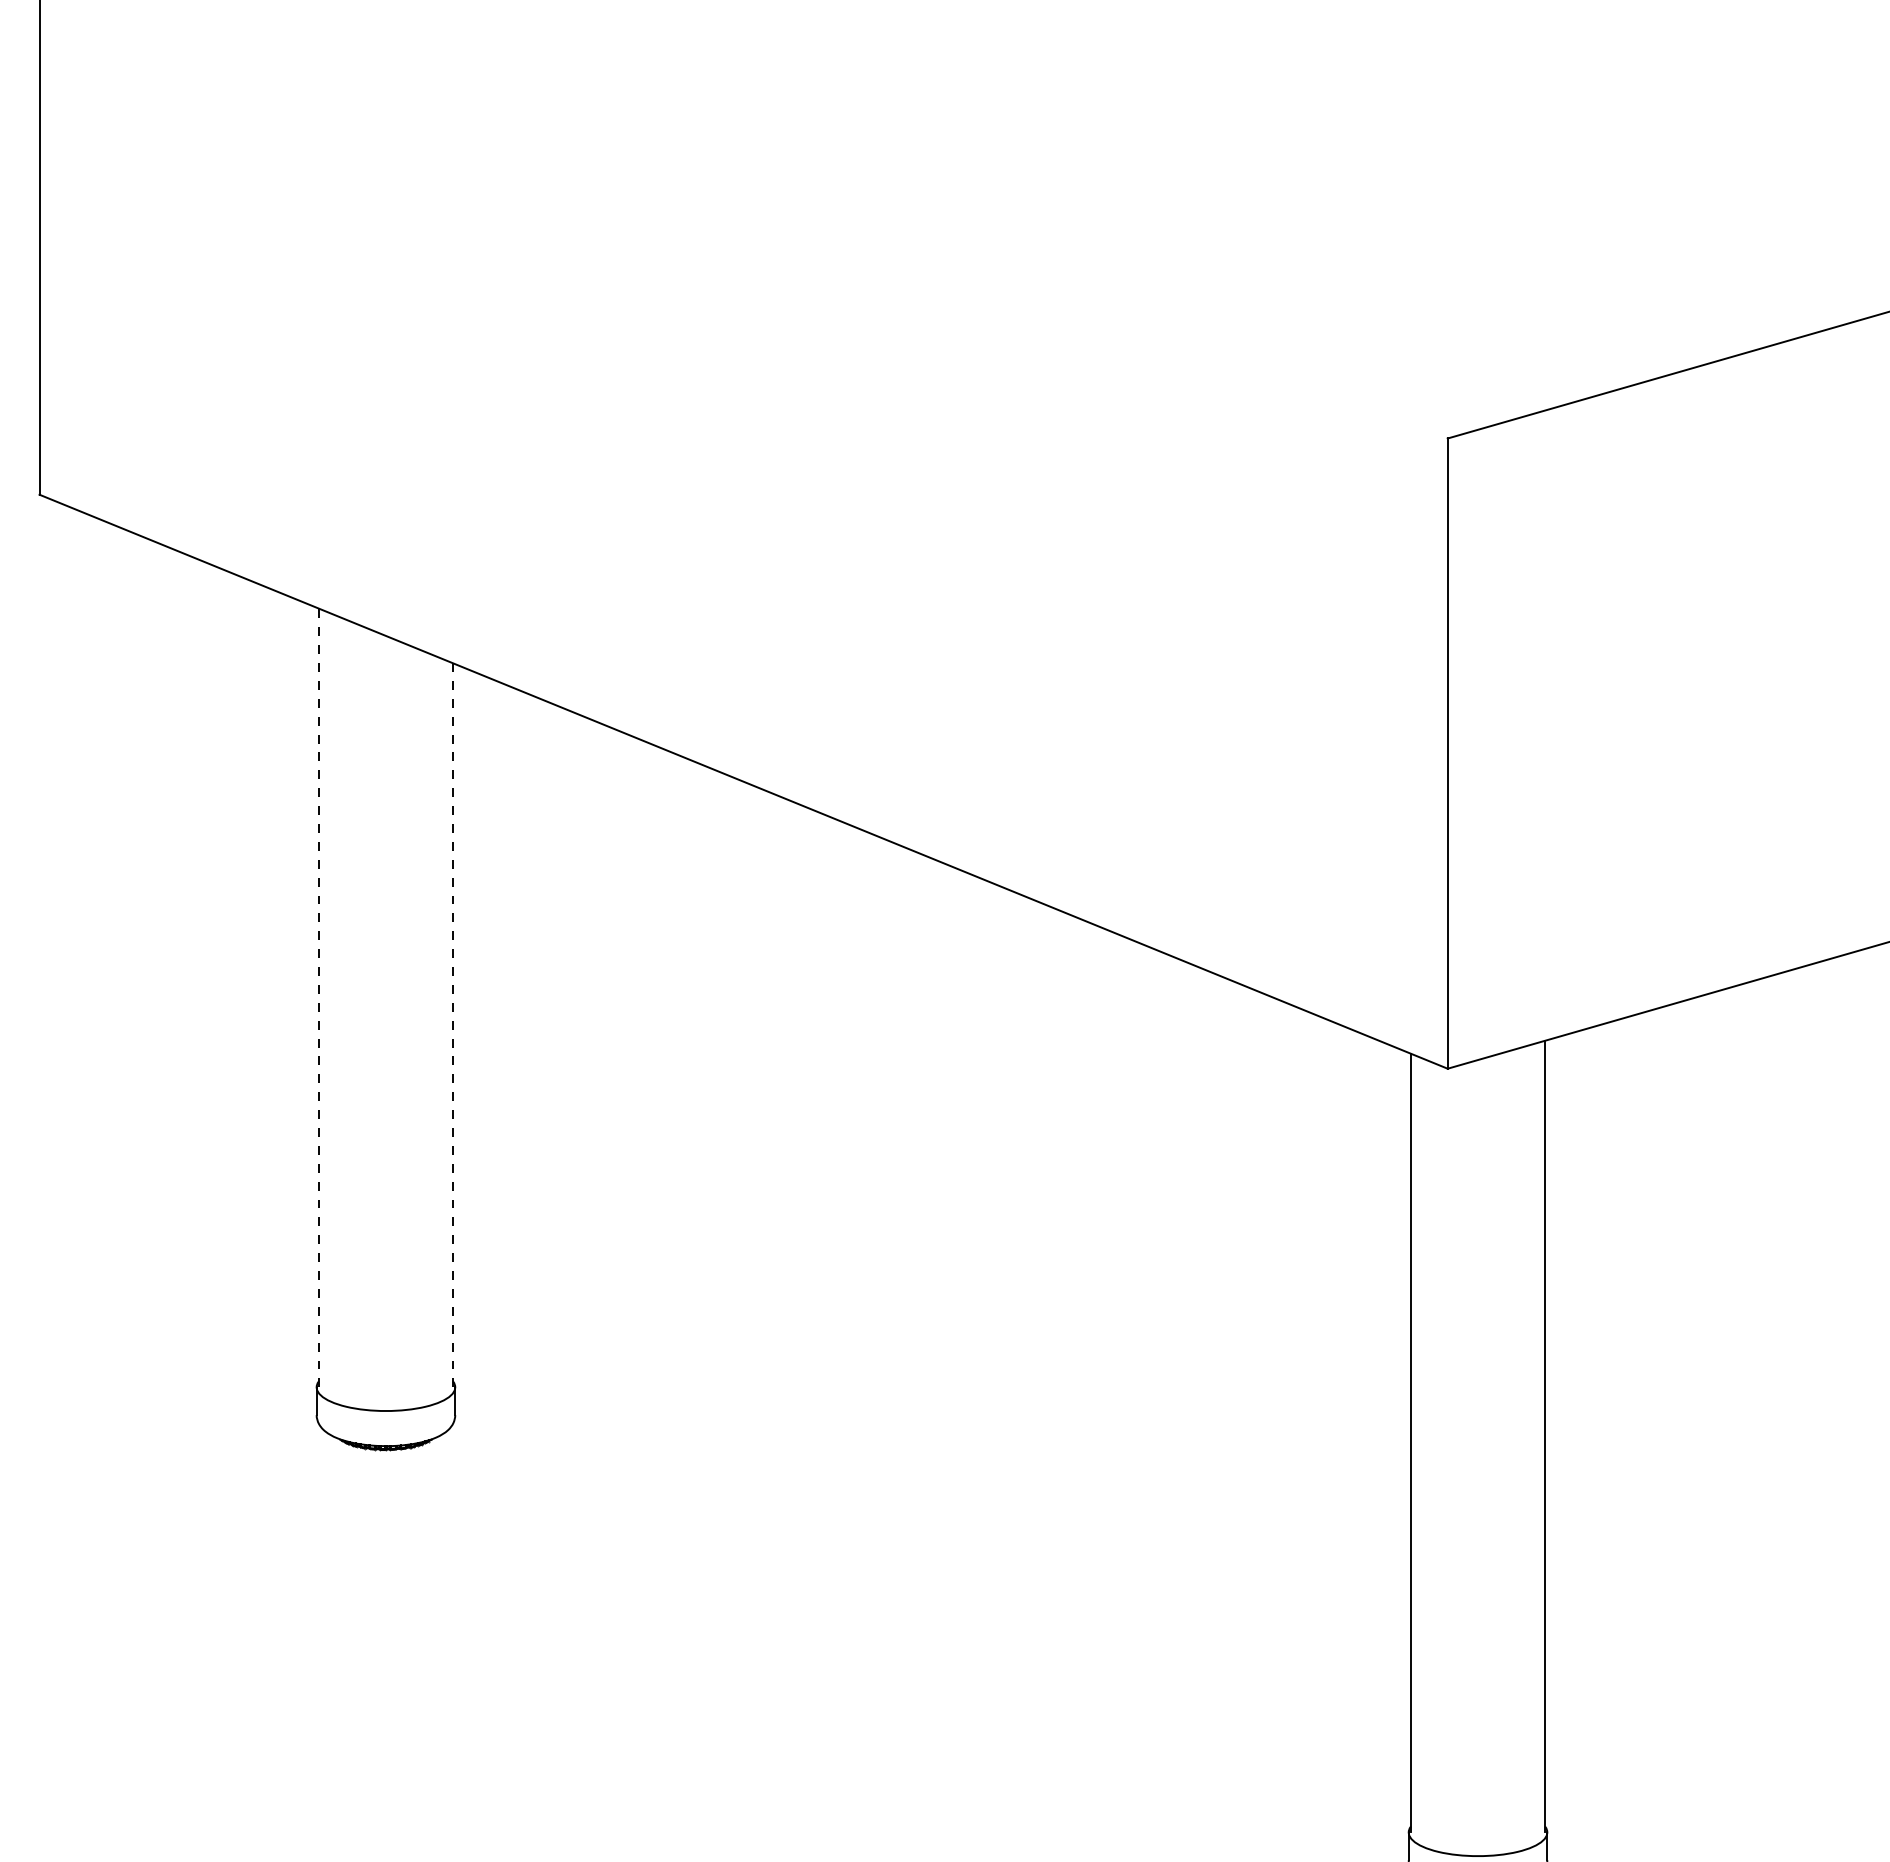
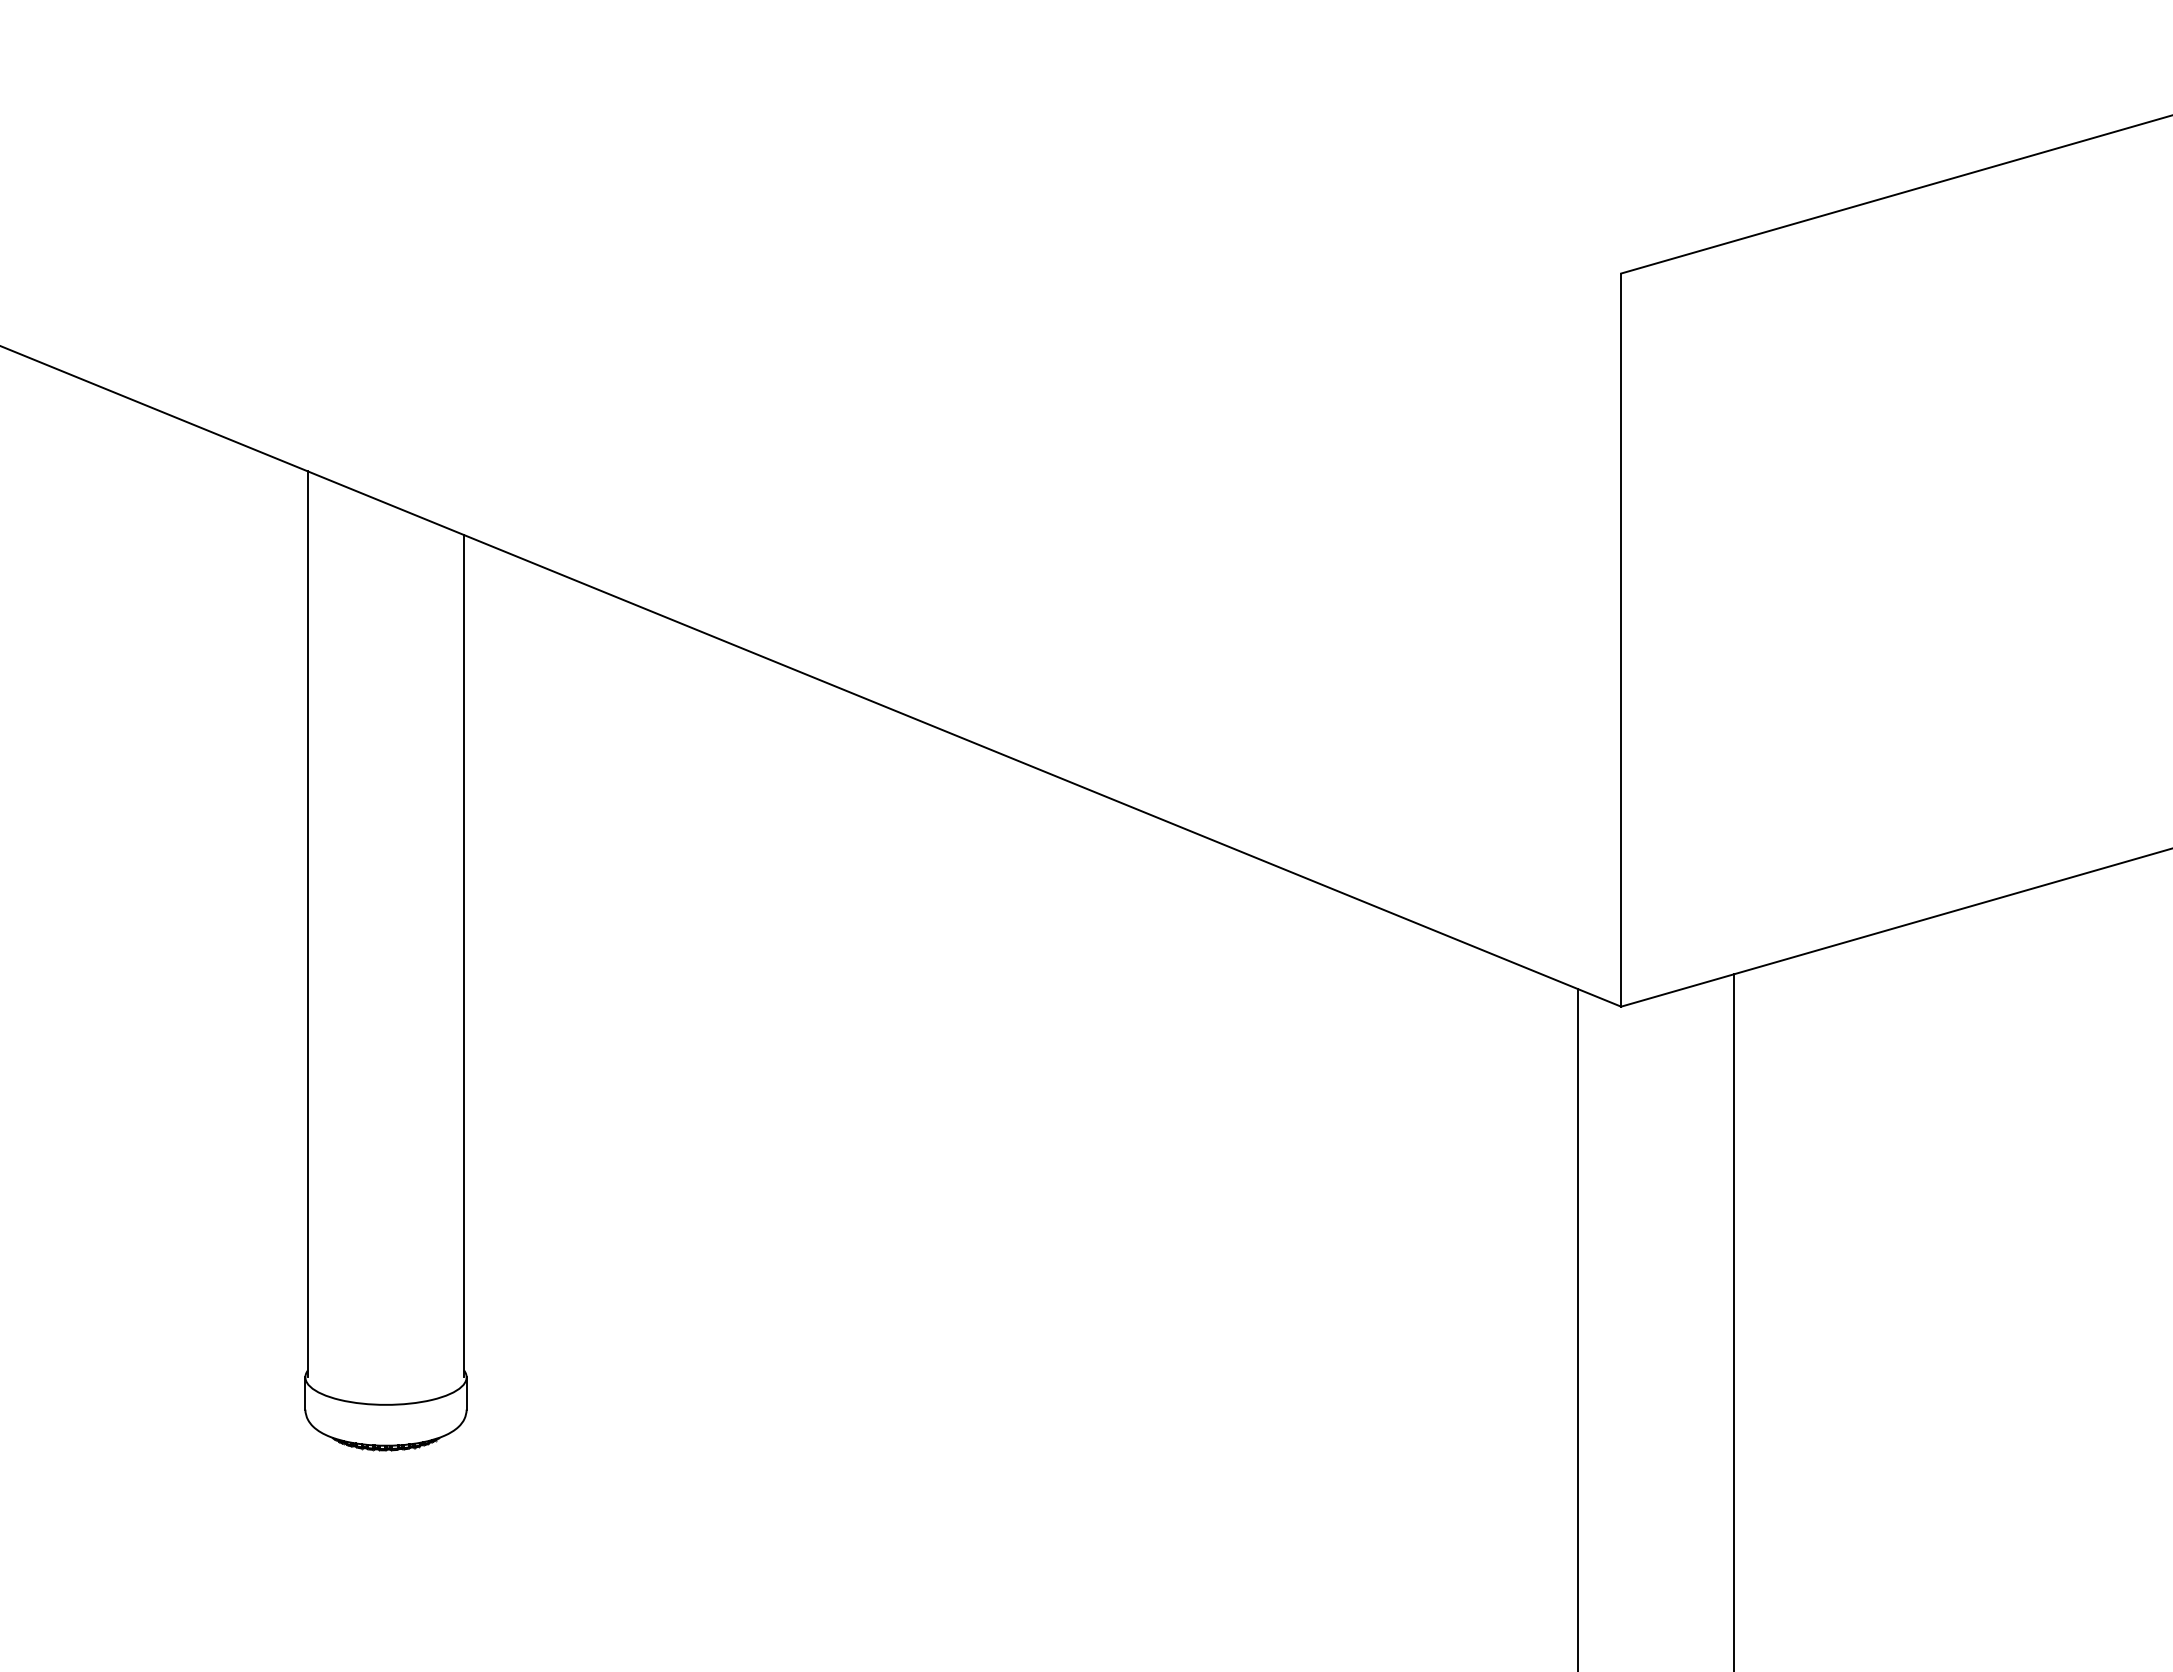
line: (318, 997) -> (307, 923), dashed -> solid
line: (453, 1024) -> (464, 955), dashed -> solid

